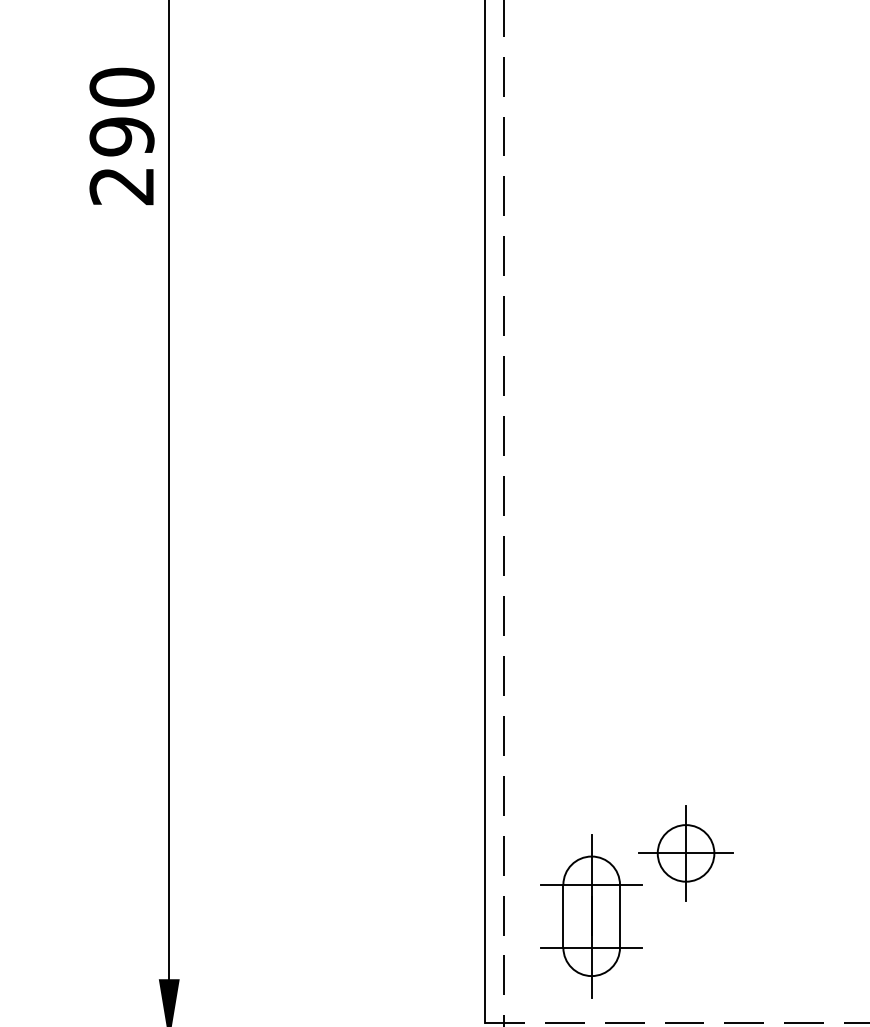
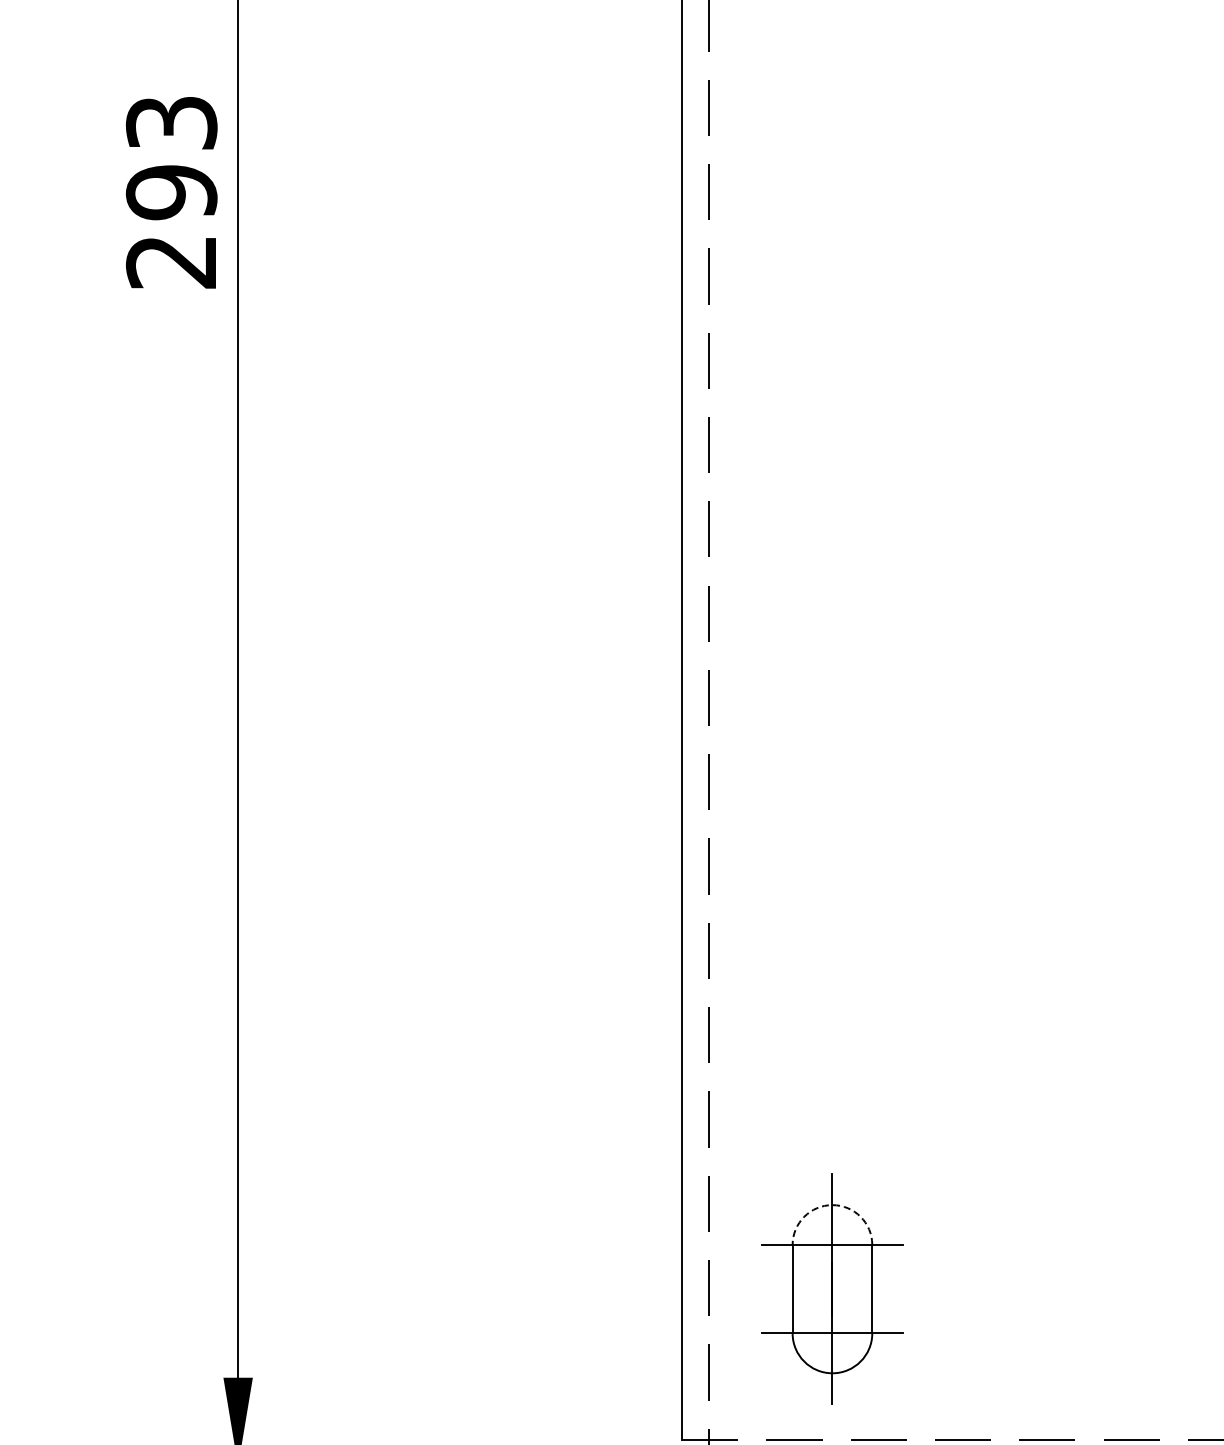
text: (121, 87) -> (171, 122), 290 -> 293
part: (686, 853) -> (965, 1200), removed
arc: (591, 856) -> (832, 1205), solid -> dashed

